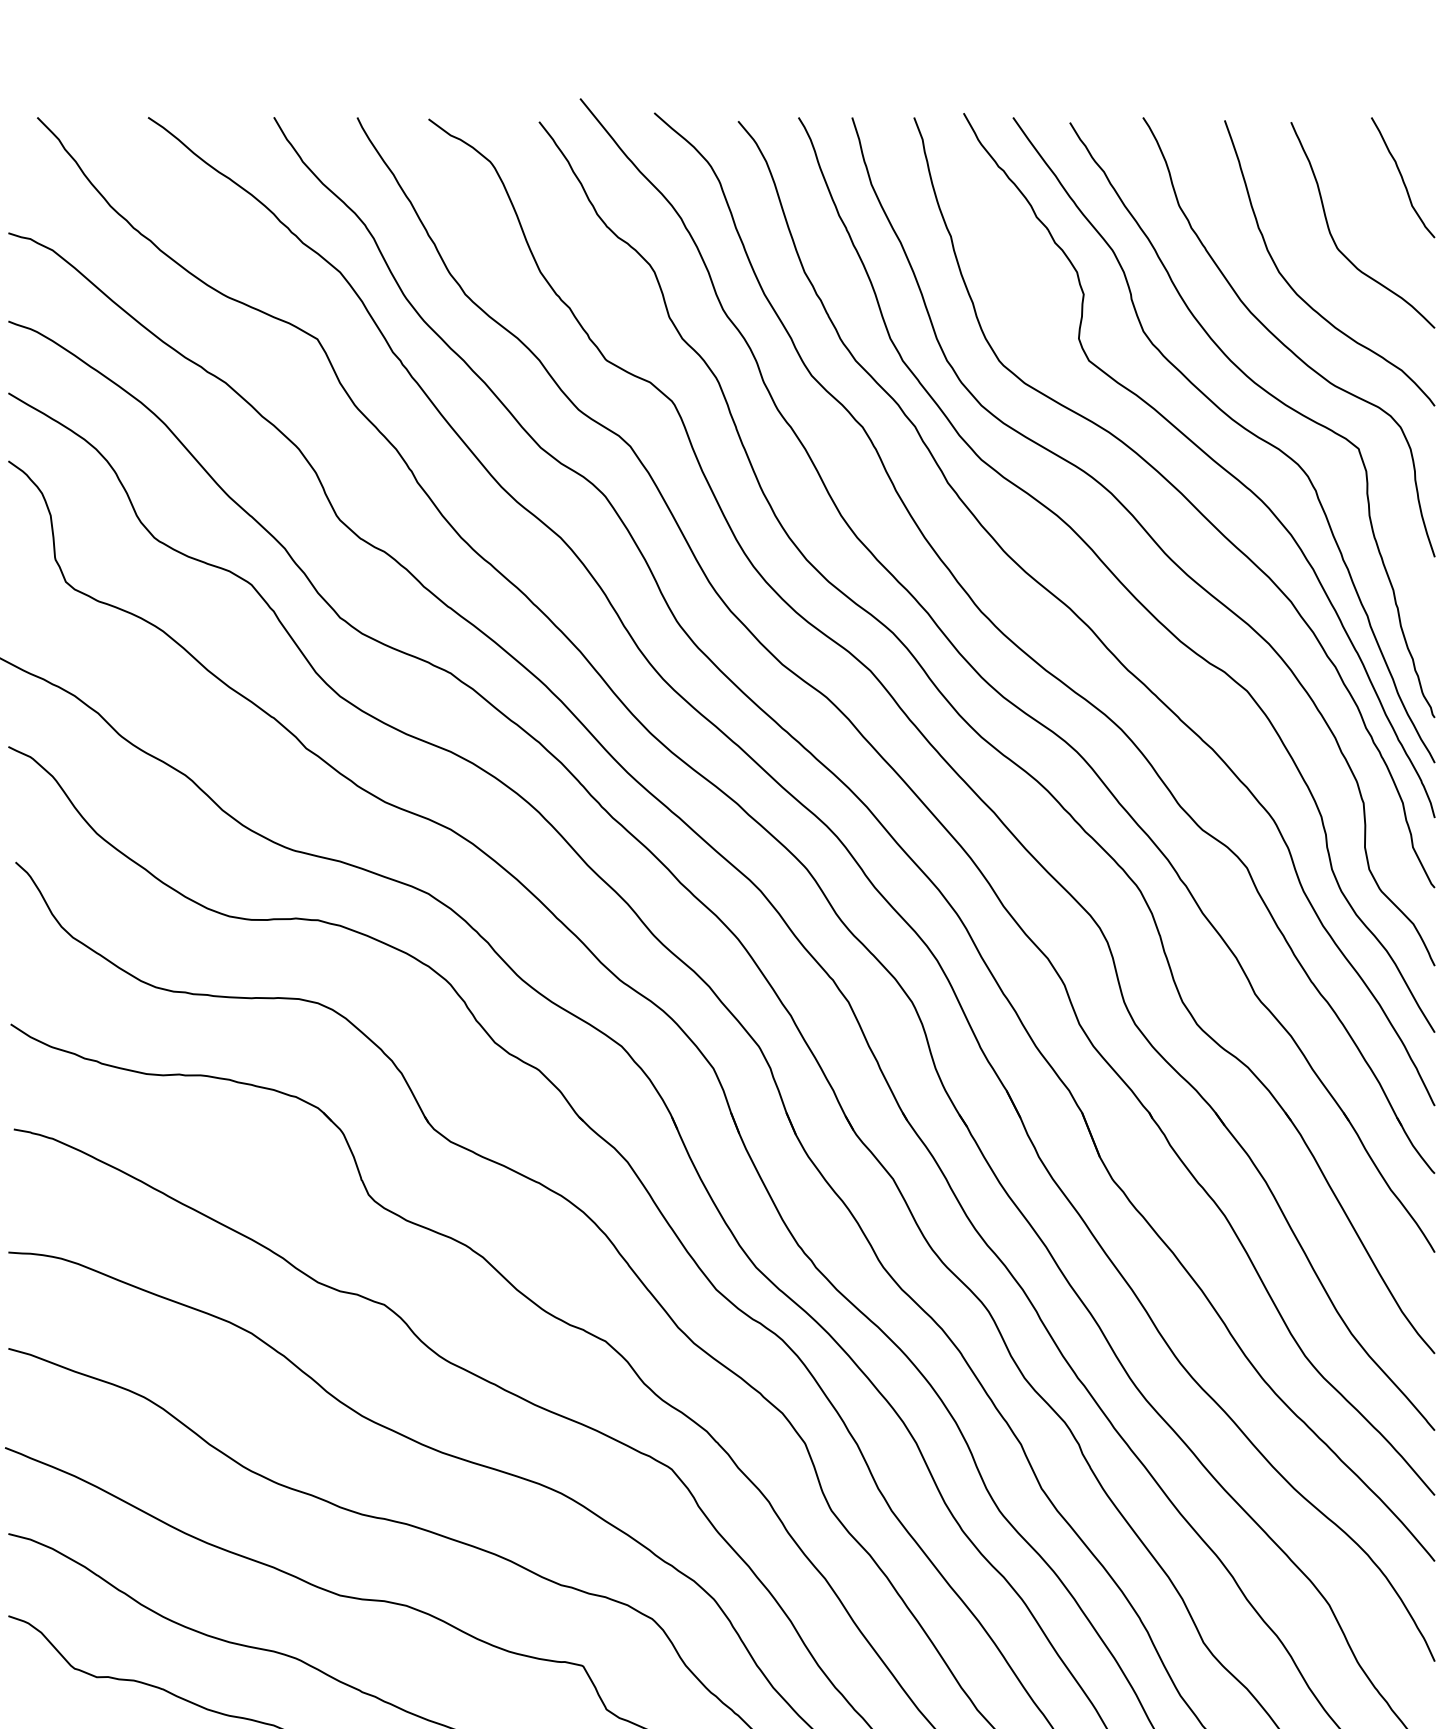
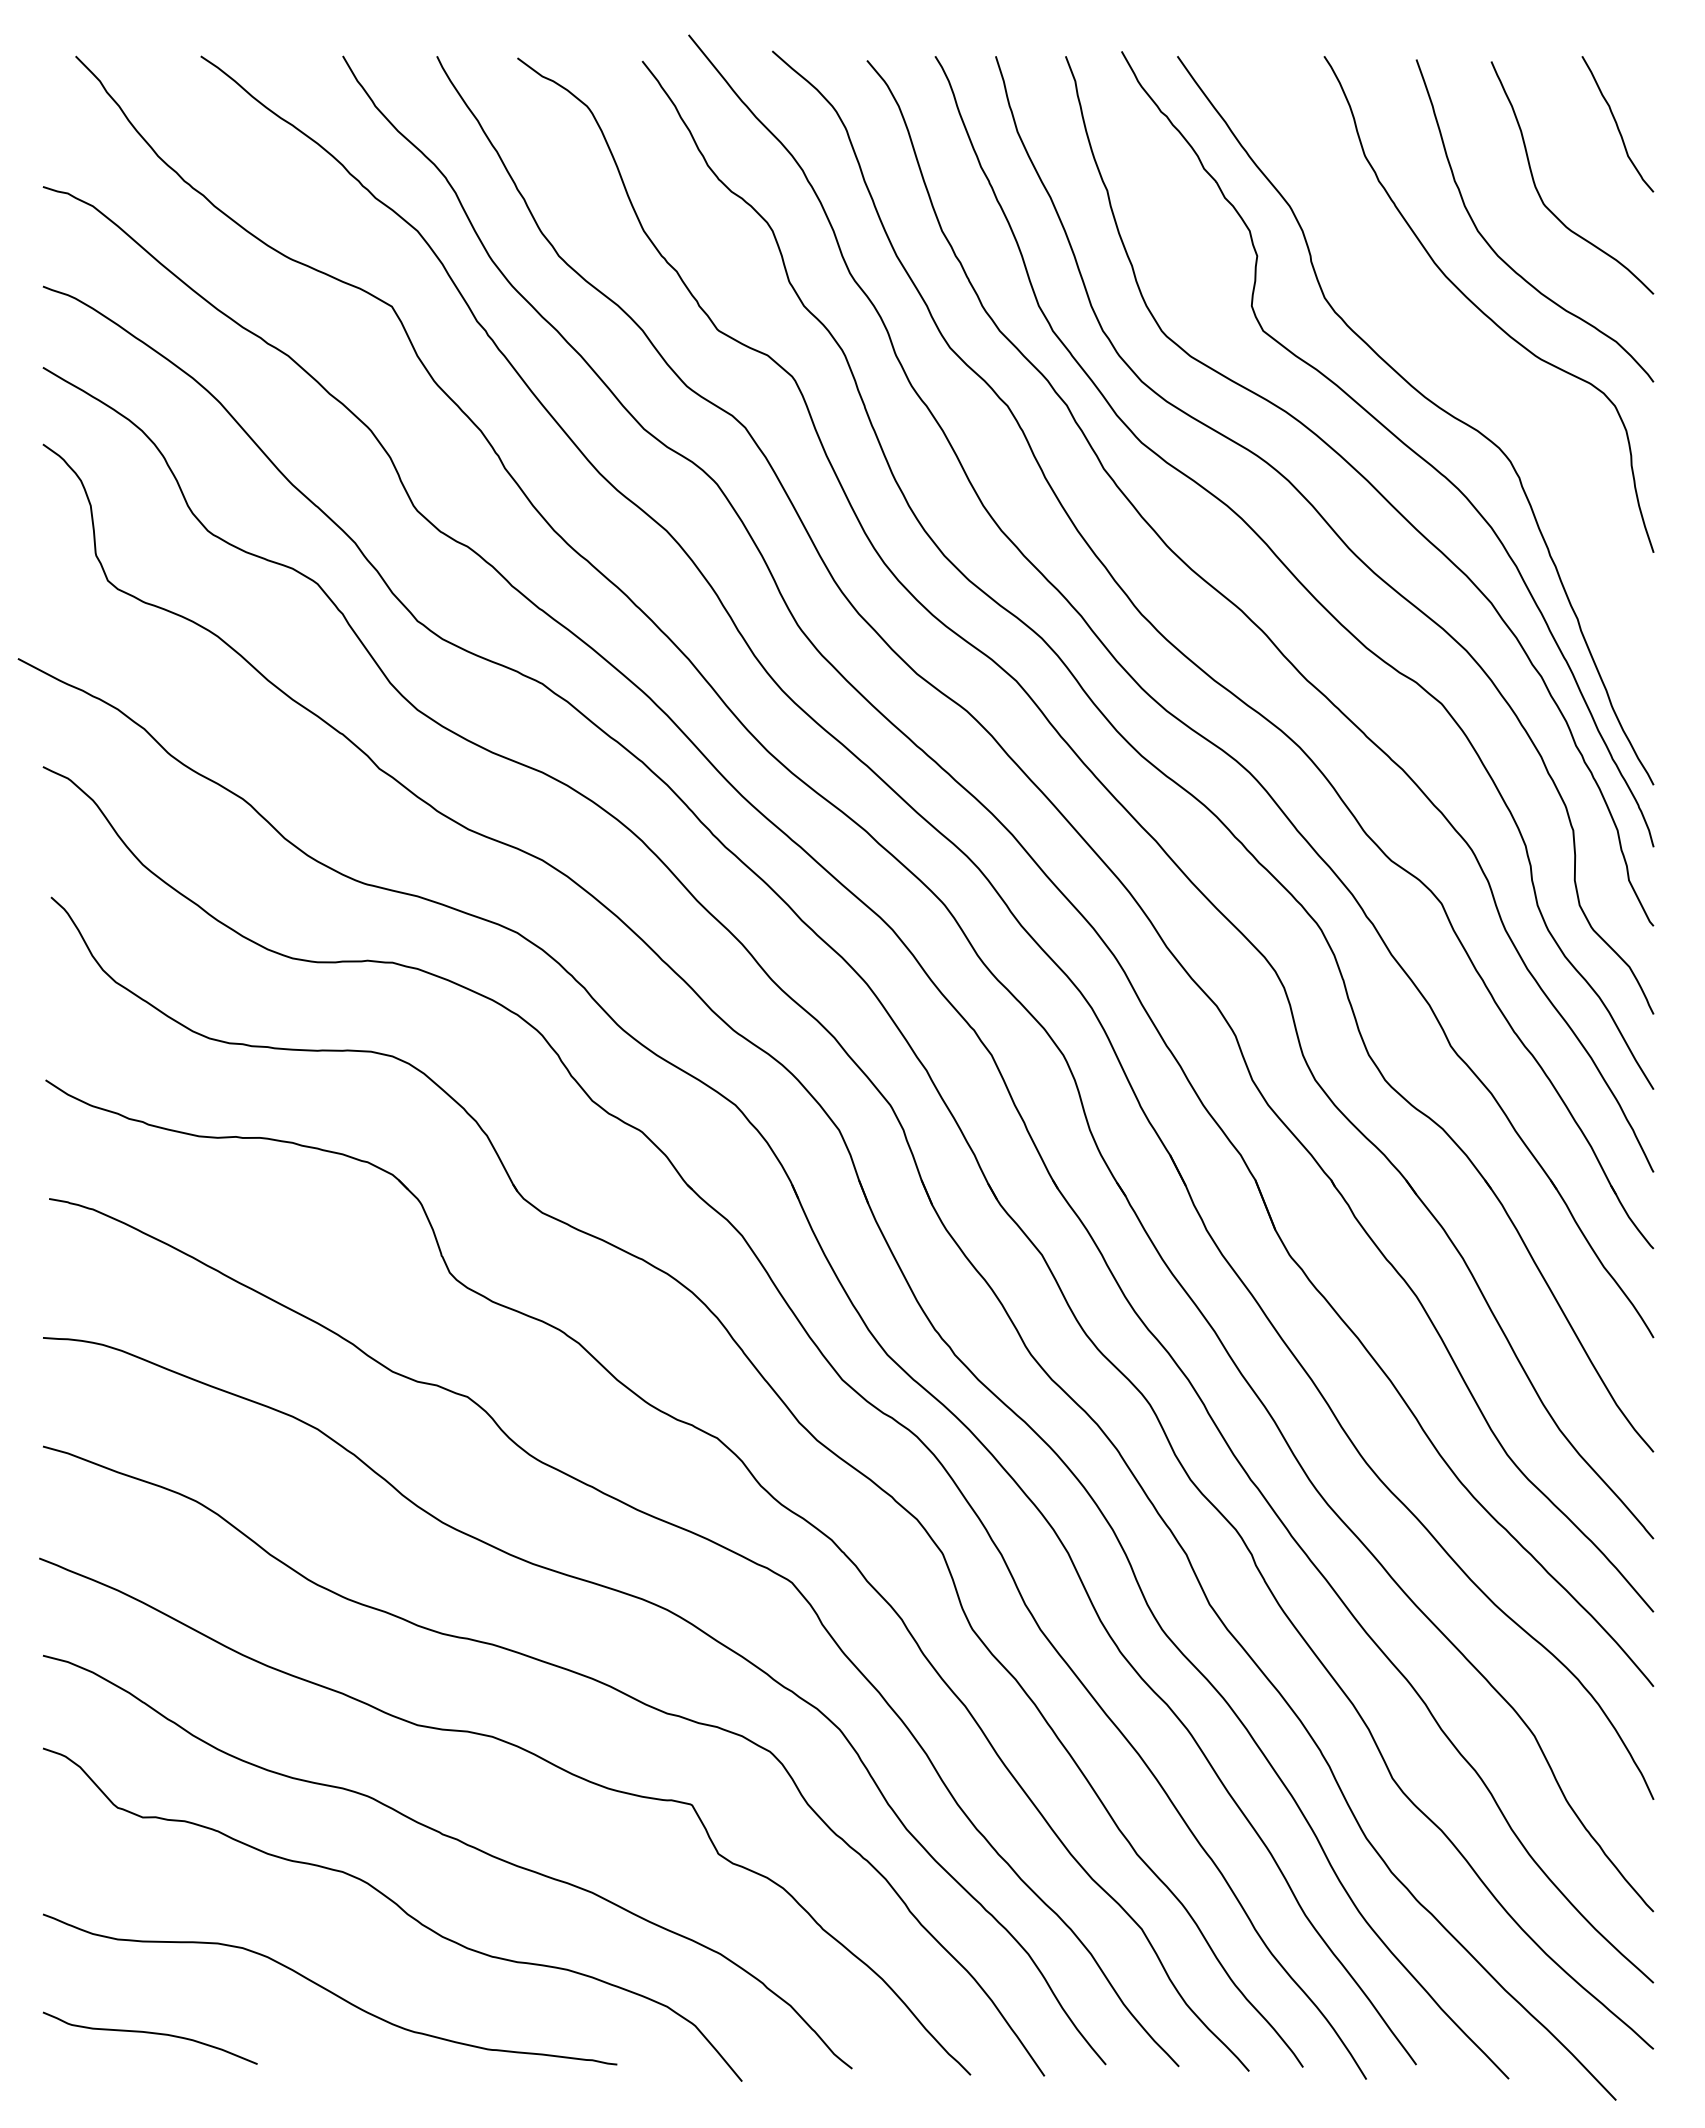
curve: (1271, 396) -> (1469, 371), removed

